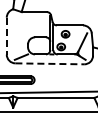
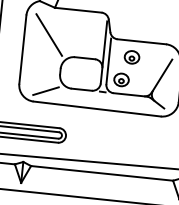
line: (20, 26) -> (50, 34), added
line: (6, 36) -> (22, 50), dashed -> solid
line: (50, 63) -> (98, 108), dashed -> solid

